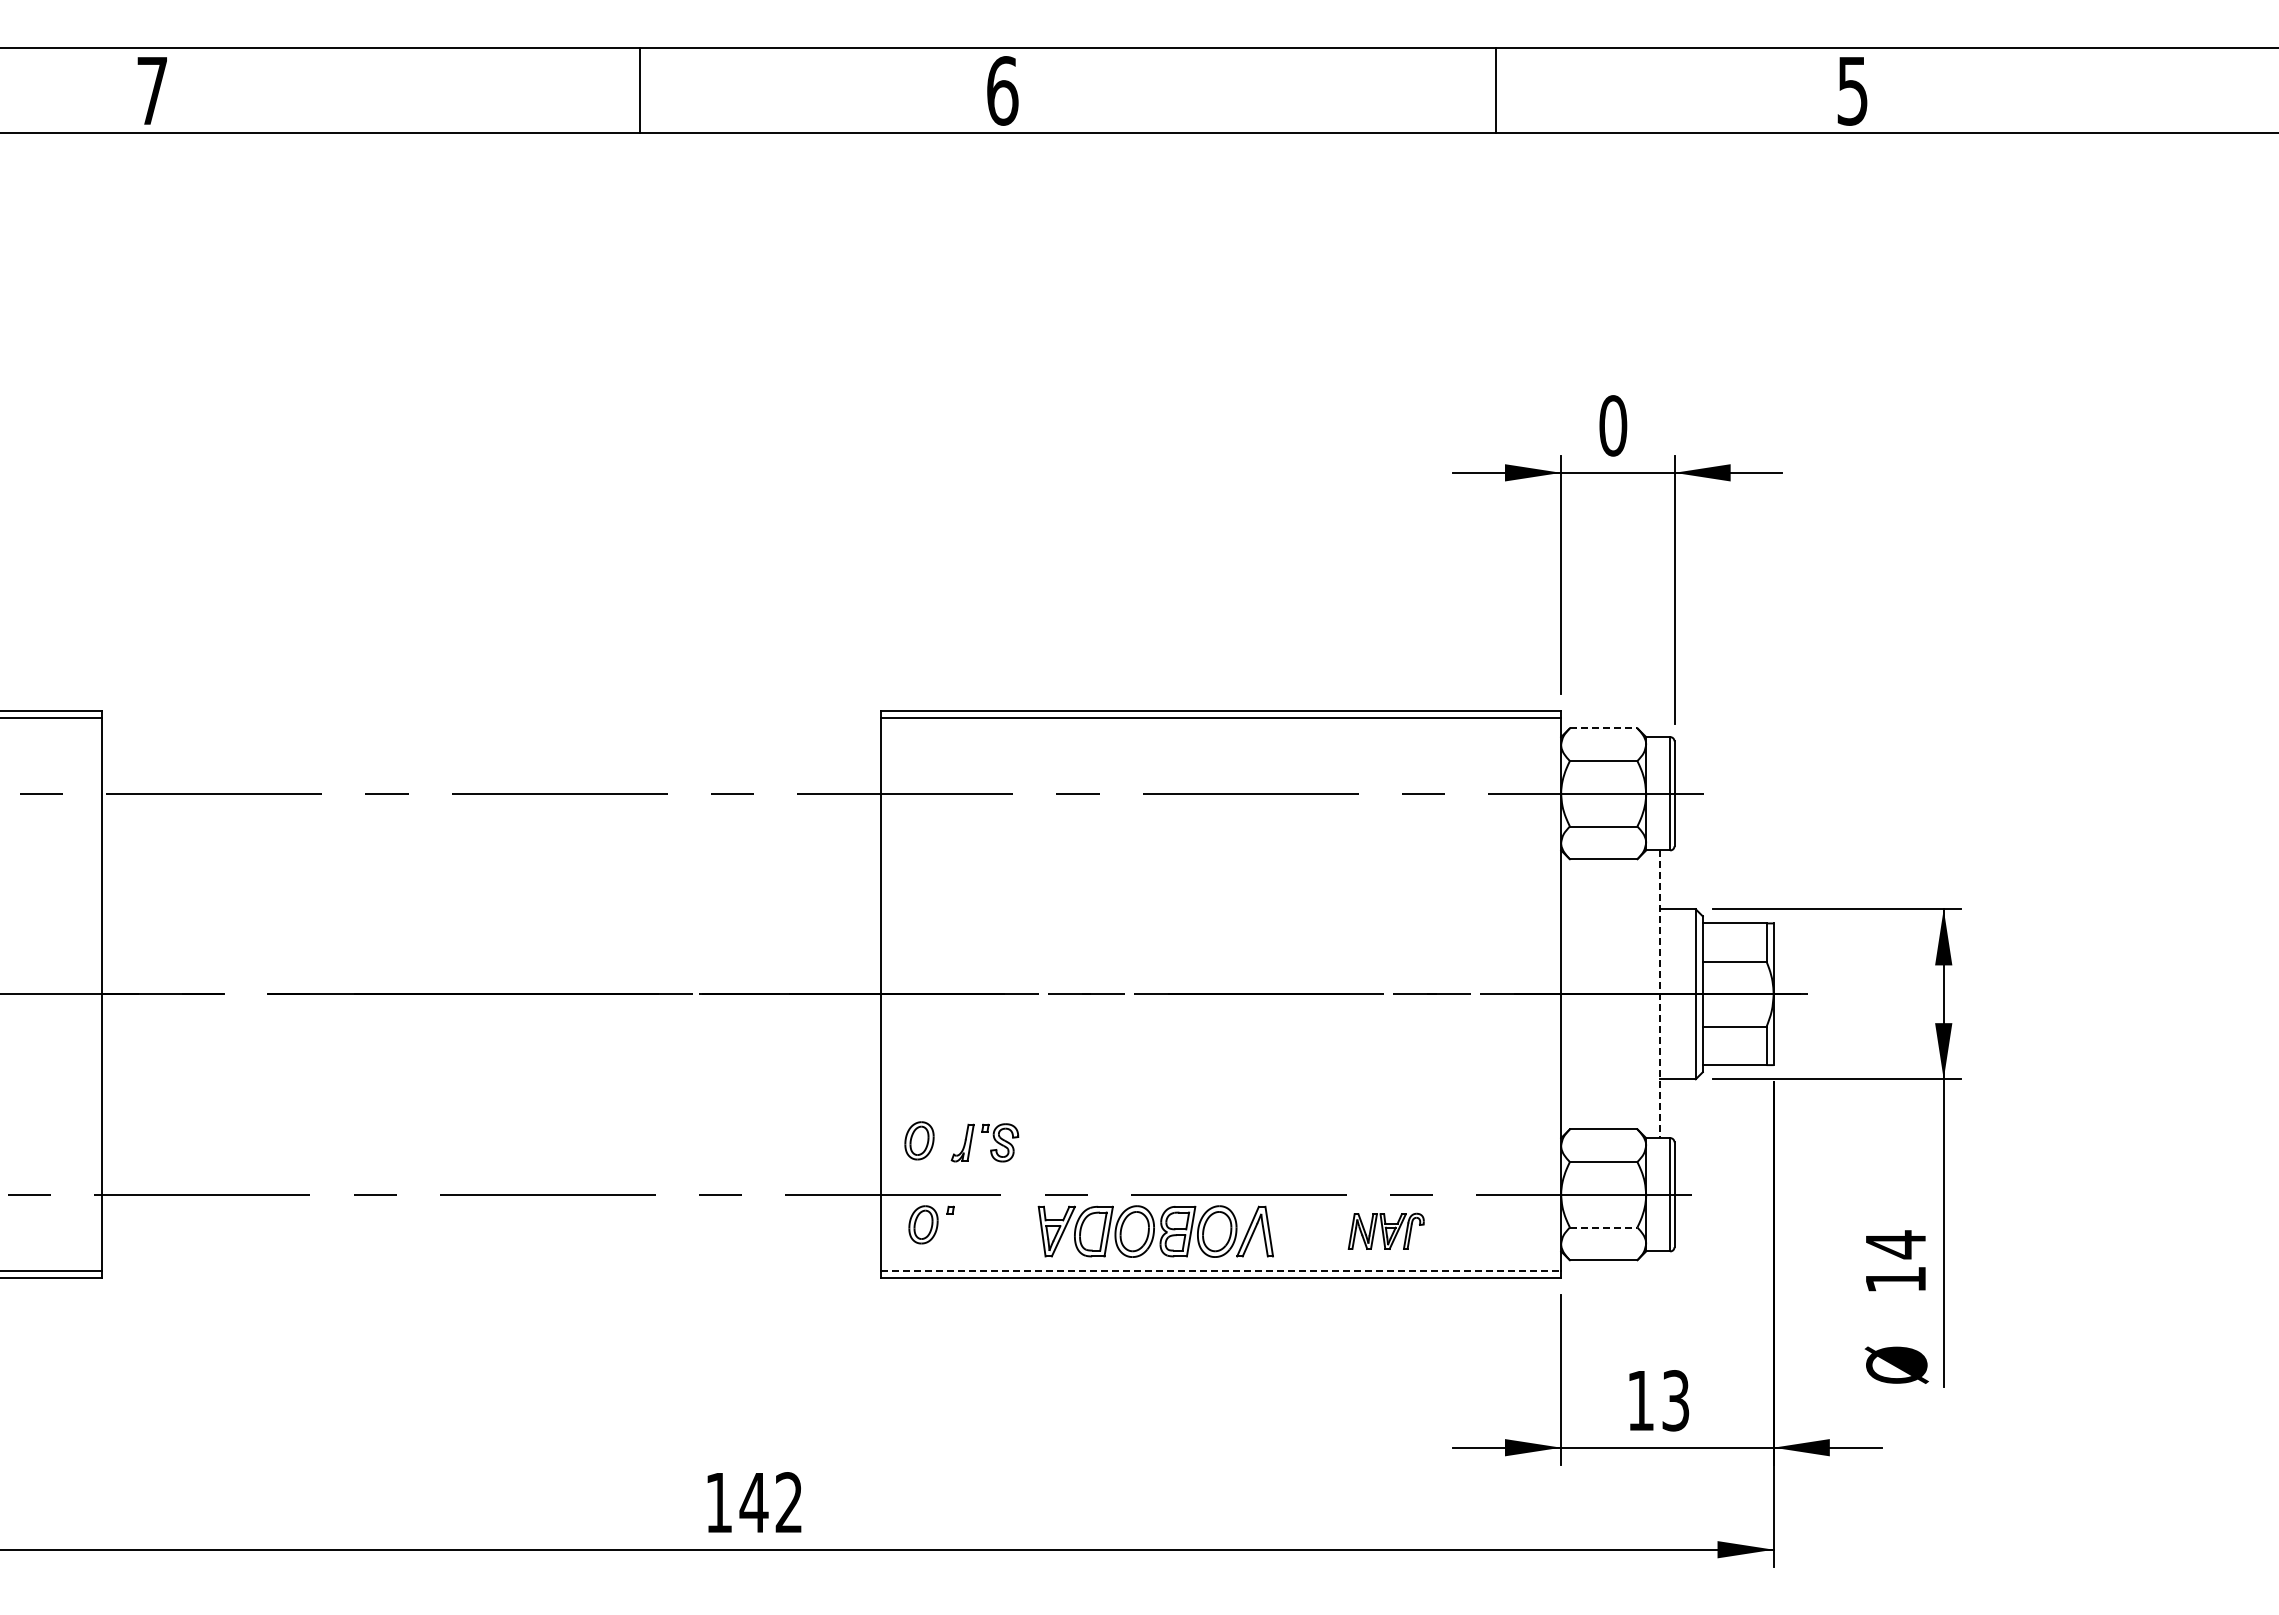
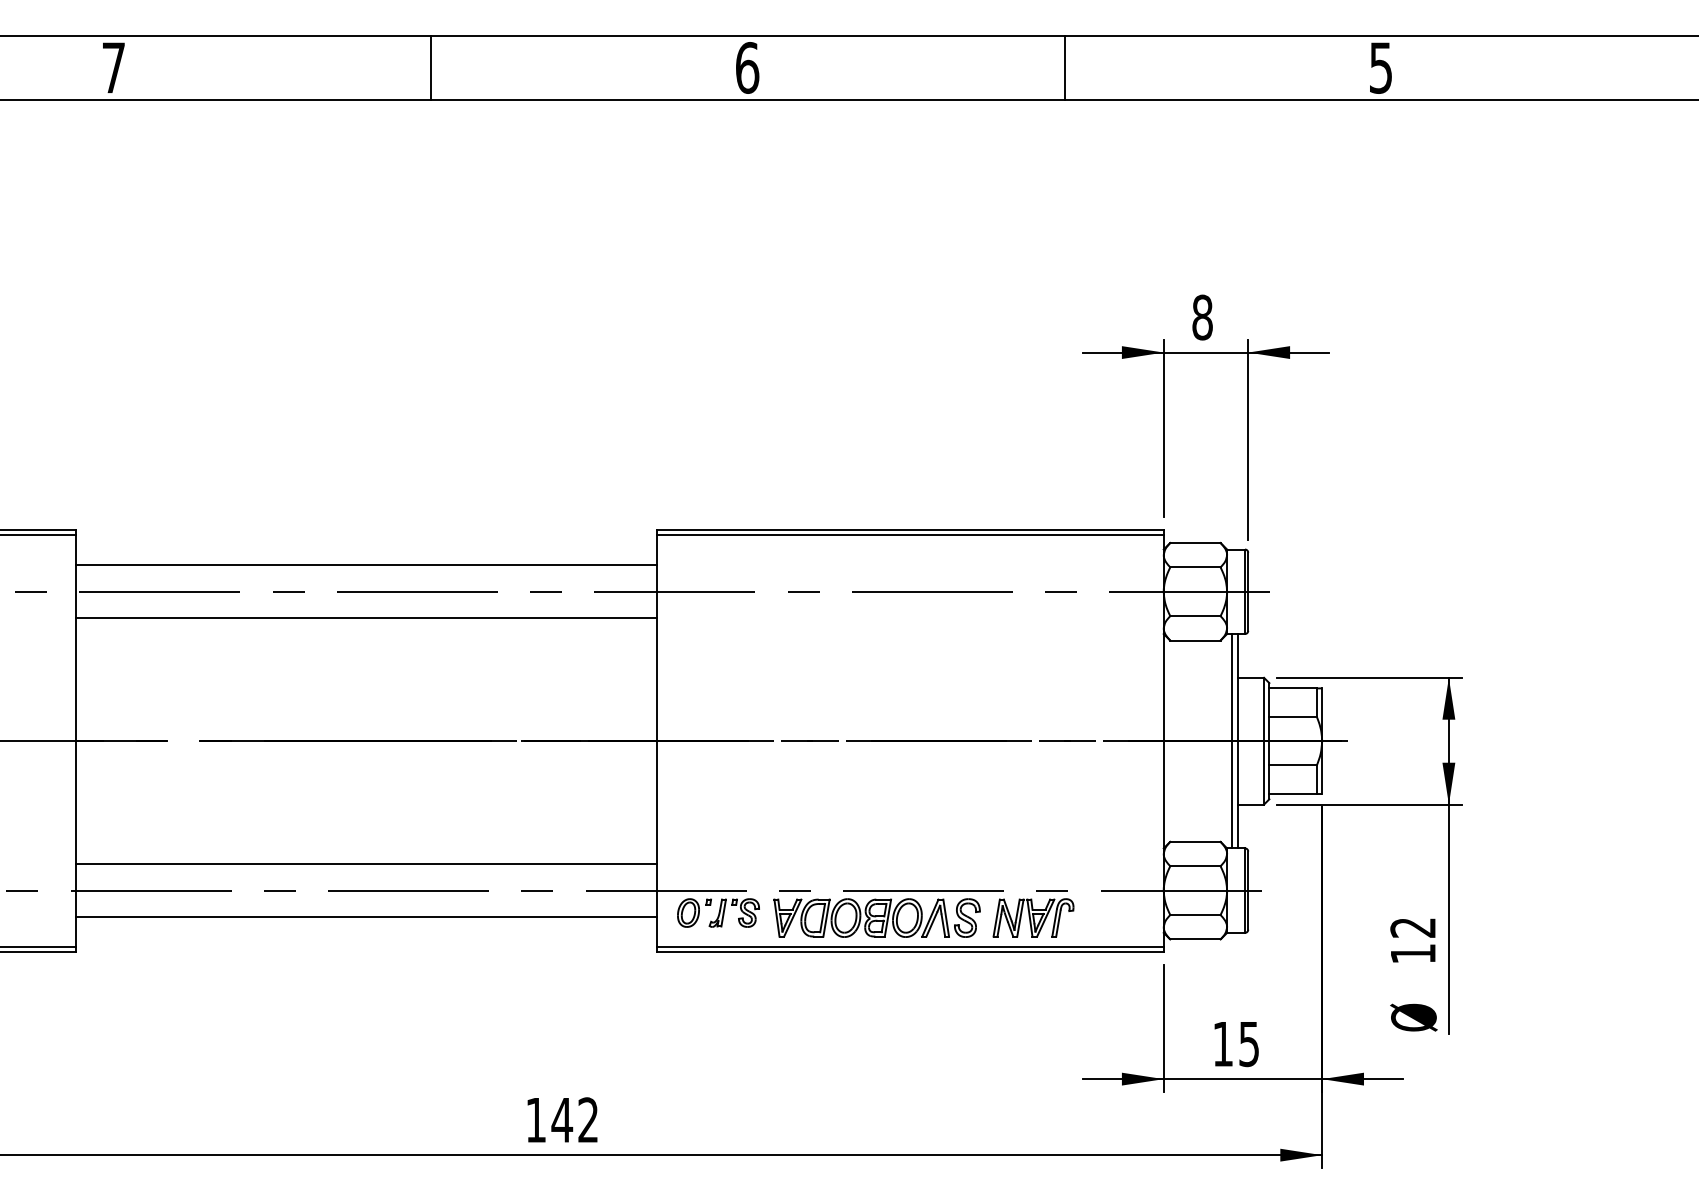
line: (640, 90) -> (431, 67), moved
line: (1496, 90) -> (1064, 67), moved
text: (1613, 425) -> (1202, 317), 0 -> 8
line: (1603, 728) -> (1195, 543), dashed -> solid
line: (491, 758) -> (366, 565), added
line: (491, 829) -> (366, 618), added
line: (1653, 994) -> (1232, 741), added
line: (1660, 994) -> (1237, 741), dashed -> solid
part: (919, 1140) -> (685, 850), removed
part: (990, 1149) -> (738, 918), moved
line: (491, 1159) -> (366, 864), added
line: (1603, 1227) -> (1195, 915), dashed -> solid
line: (491, 1230) -> (366, 917), added
part: (1297, 1231) -> (967, 918), added
part: (1385, 1231) -> (1032, 918), size x1.43
text: (1895, 1244) -> (1412, 927), 14 -> 12
line: (1221, 1270) -> (910, 947), dashed -> solid
text: (1676, 1400) -> (1249, 1043), 13 -> 15

